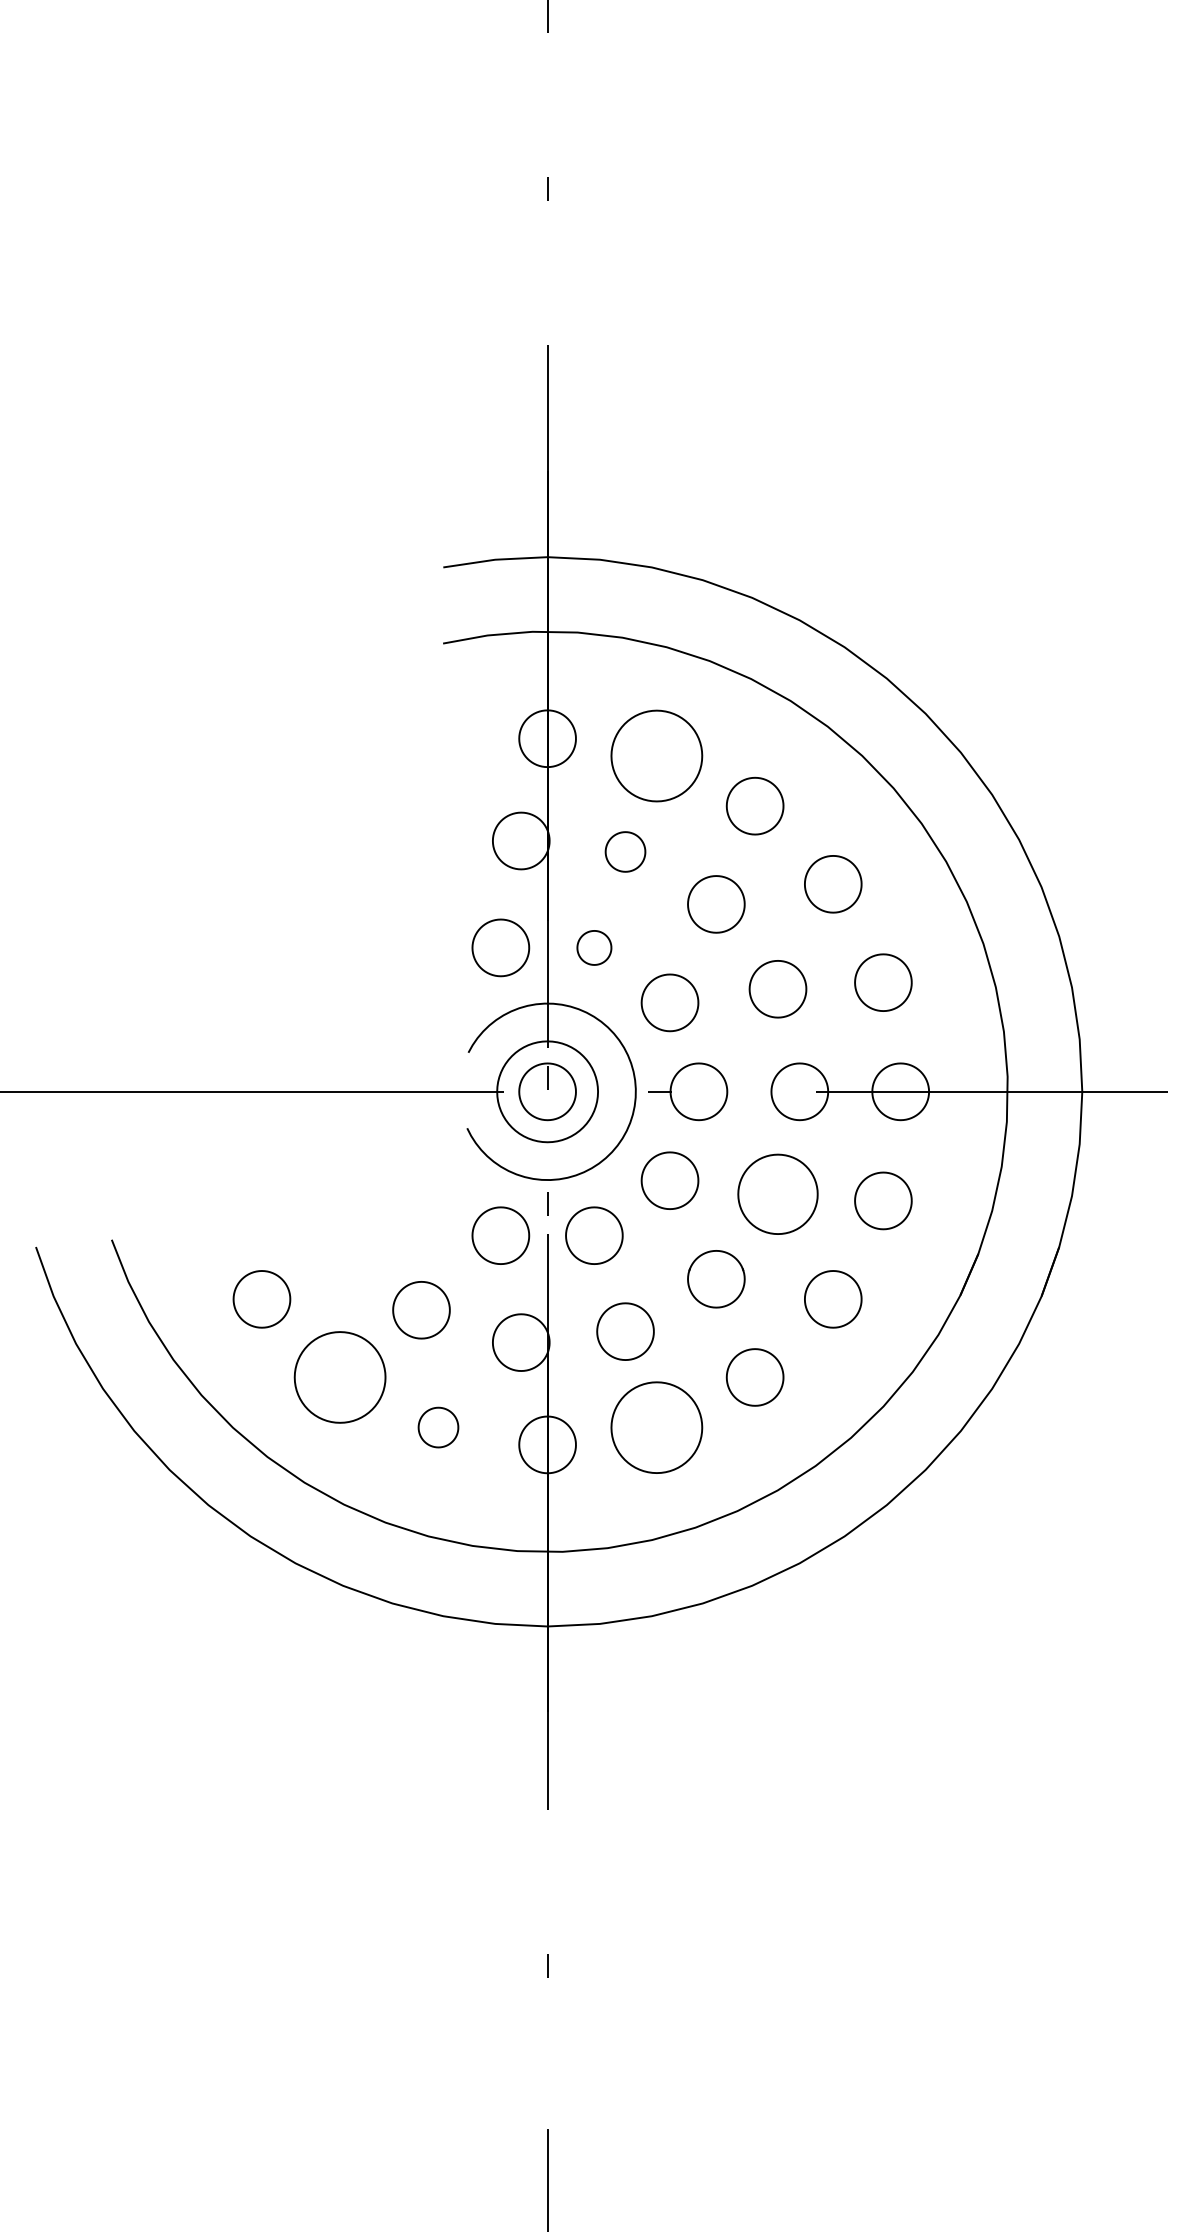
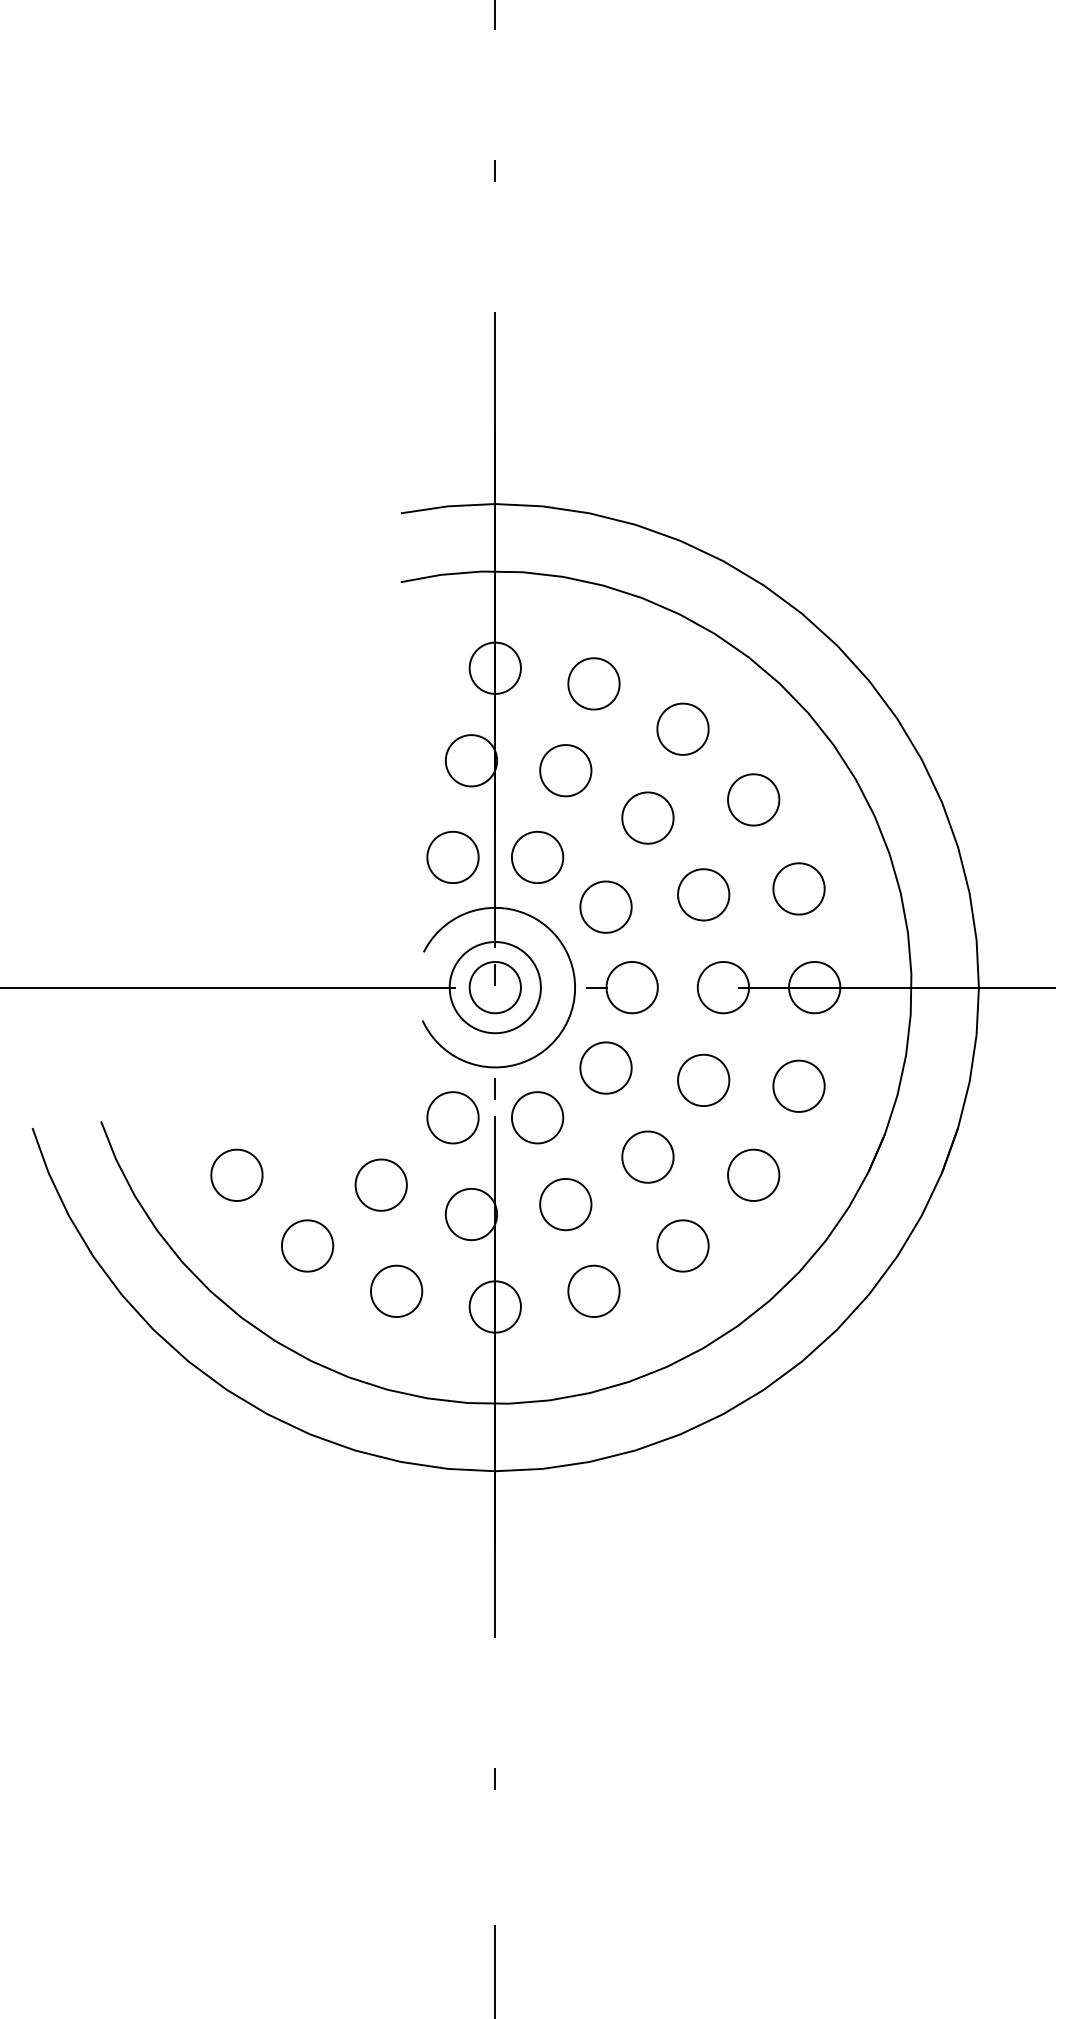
part: (656, 755) -> (593, 683), size x0.62
part: (625, 851) -> (565, 770), size x1.43
part: (594, 947) -> (537, 857), size x1.67
part: (777, 1194) -> (703, 1080), size x0.71
part: (339, 1377) -> (307, 1246), size x0.62
part: (438, 1427) -> (396, 1291), size x1.43
part: (656, 1427) -> (593, 1291), size x0.62

